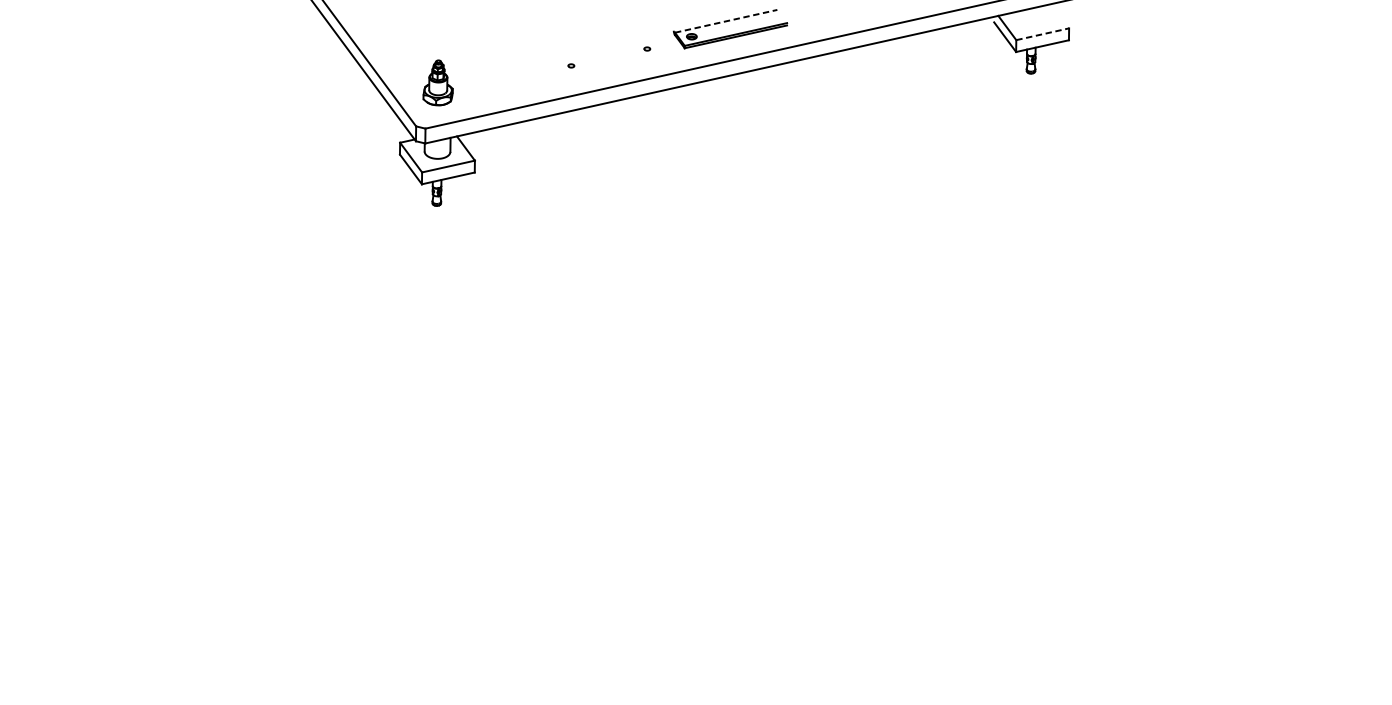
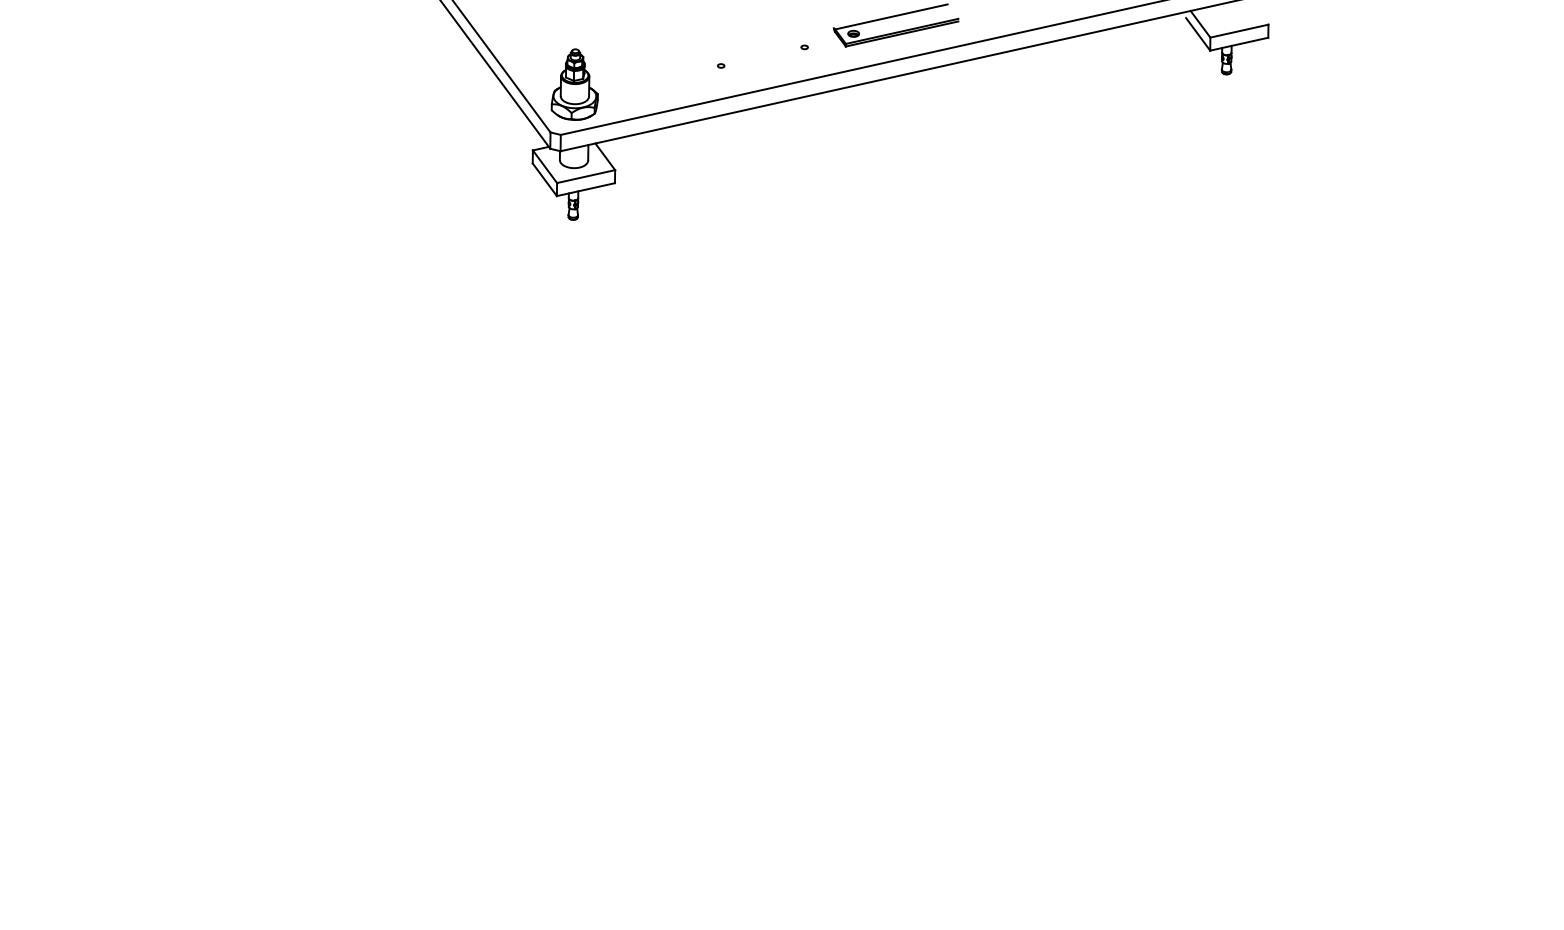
line: (726, 20) -> (891, 16), dashed -> solid
line: (1042, 34) -> (1239, 31), dashed -> solid
part: (437, 82) -> (574, 84), size x1.43

